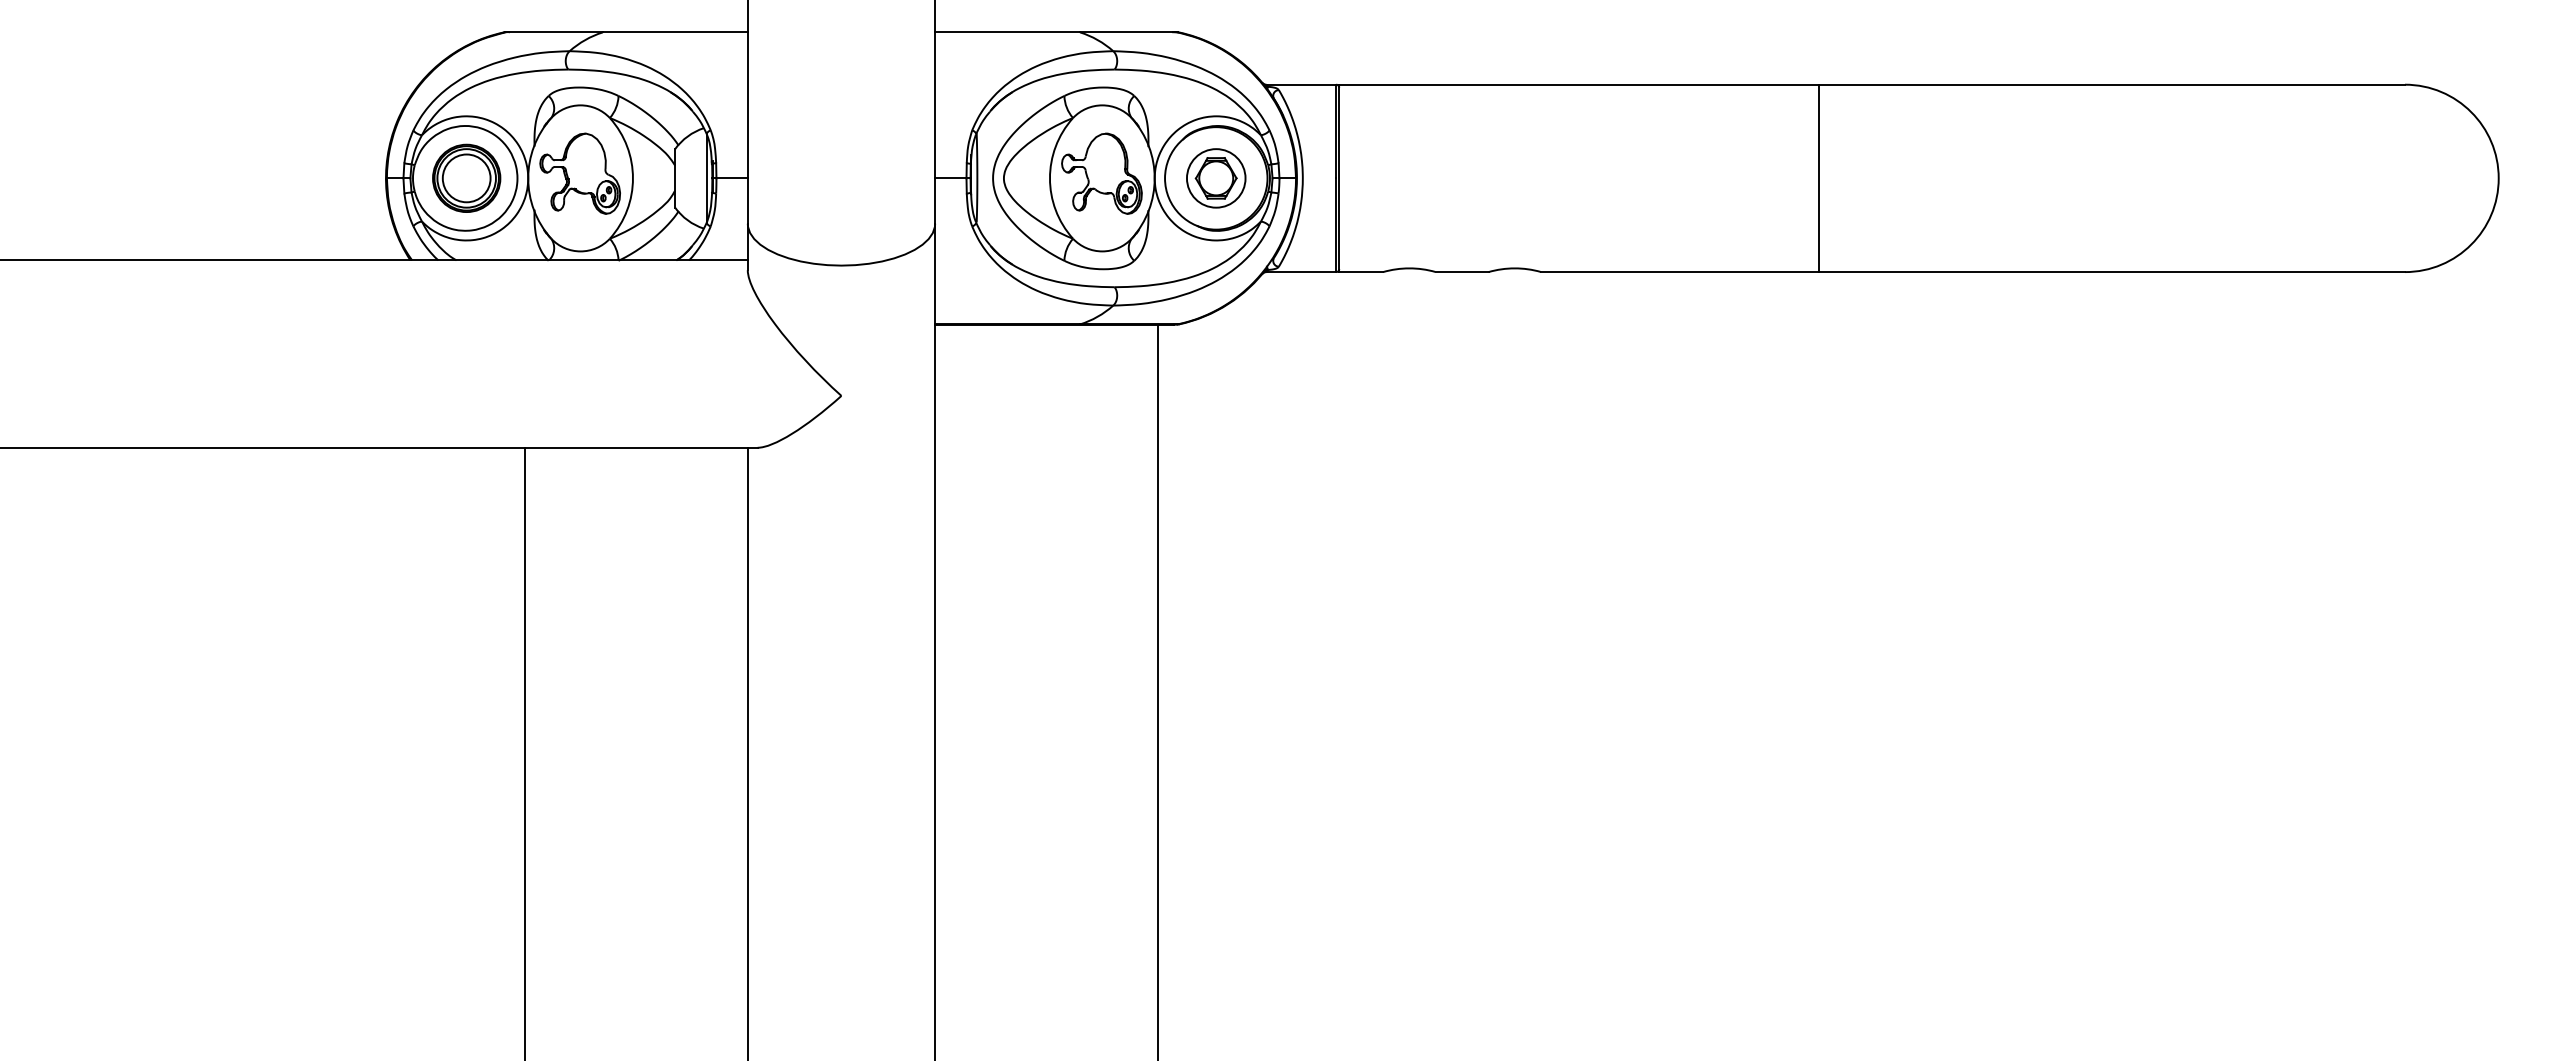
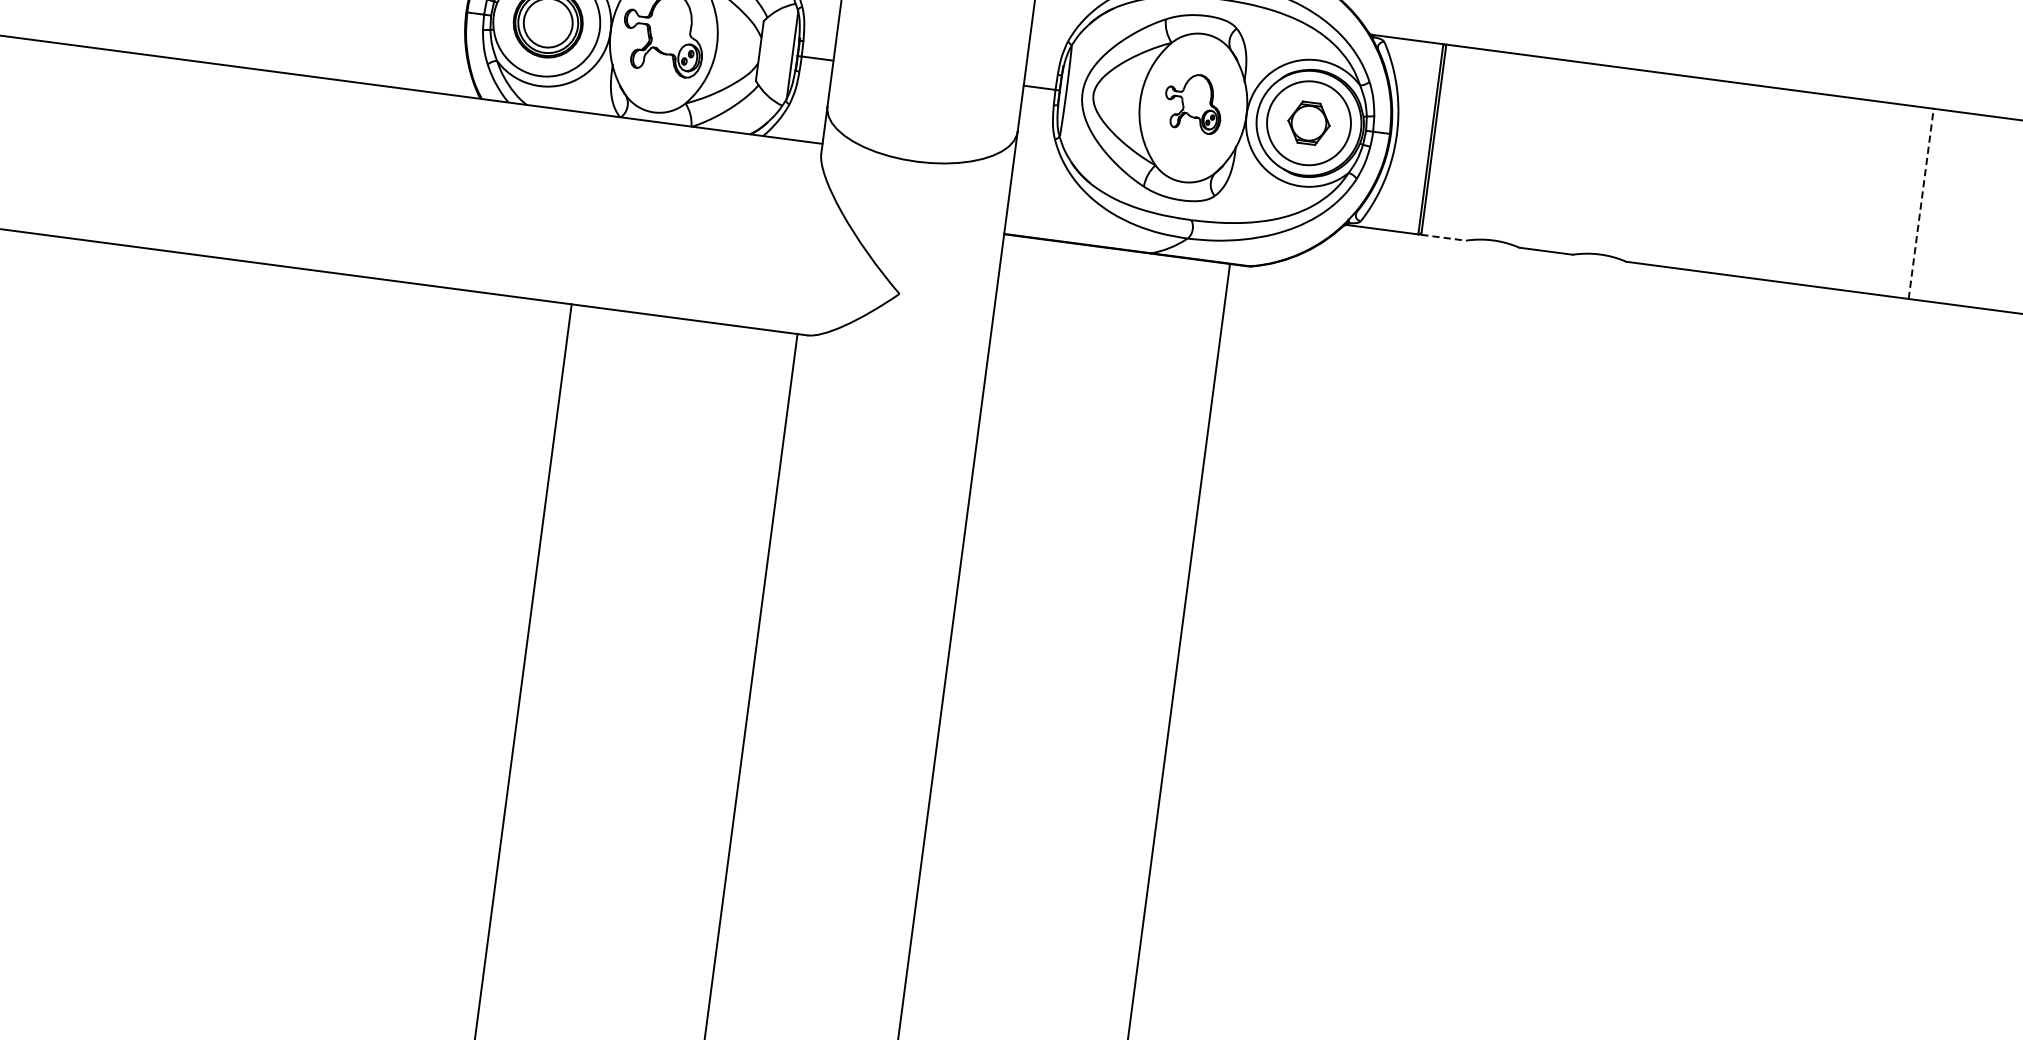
part: (1101, 173) -> (1193, 102), size x0.7
circle: (1215, 178) -> (1308, 123), size x1.4
line: (1819, 178) -> (1921, 203), solid -> dashed
line: (1361, 272) -> (1443, 238), solid -> dashed

